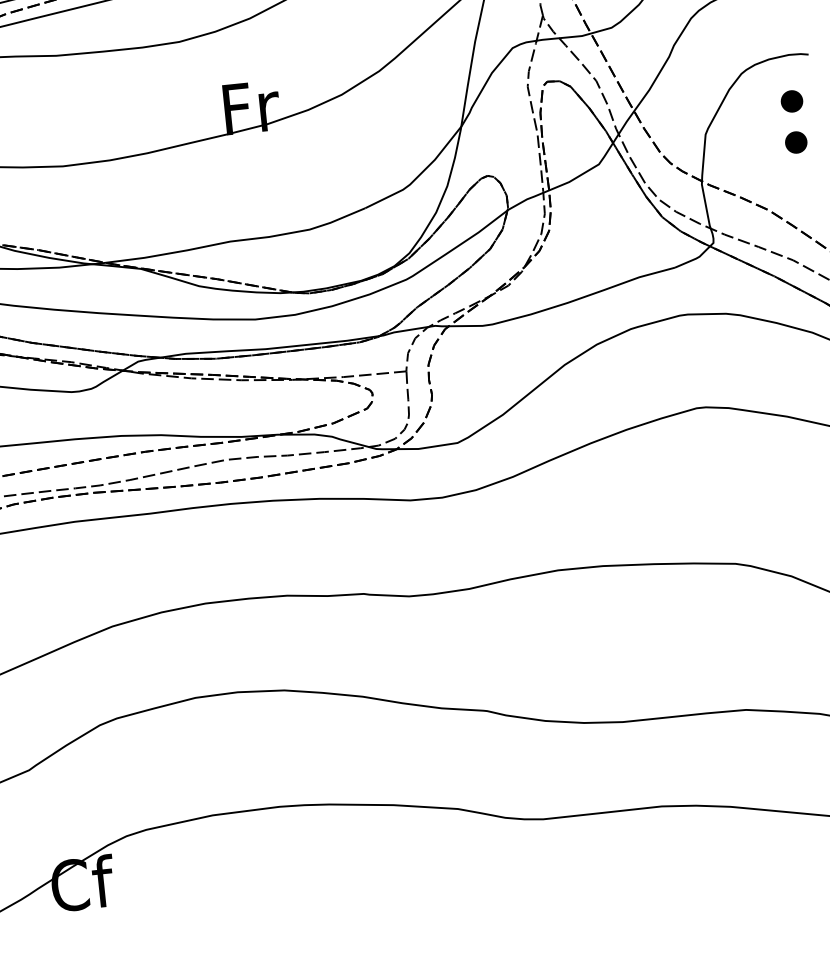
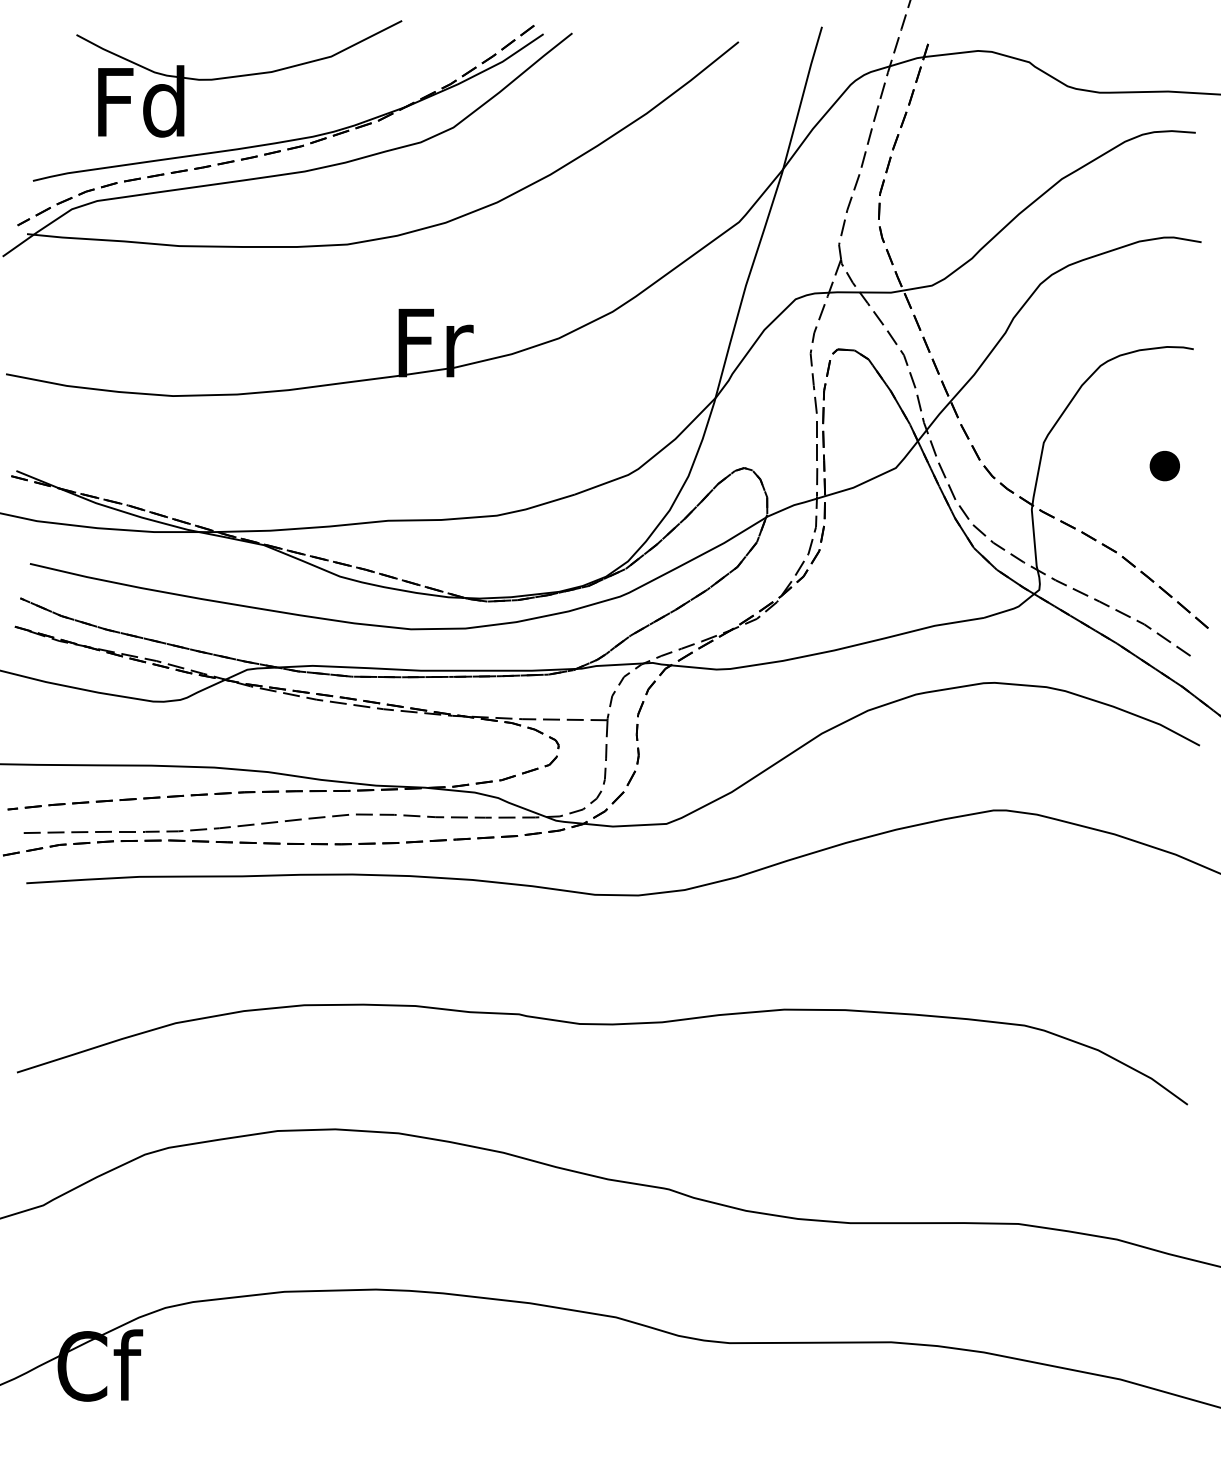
part: (791, 101) -> (1164, 410), removed

